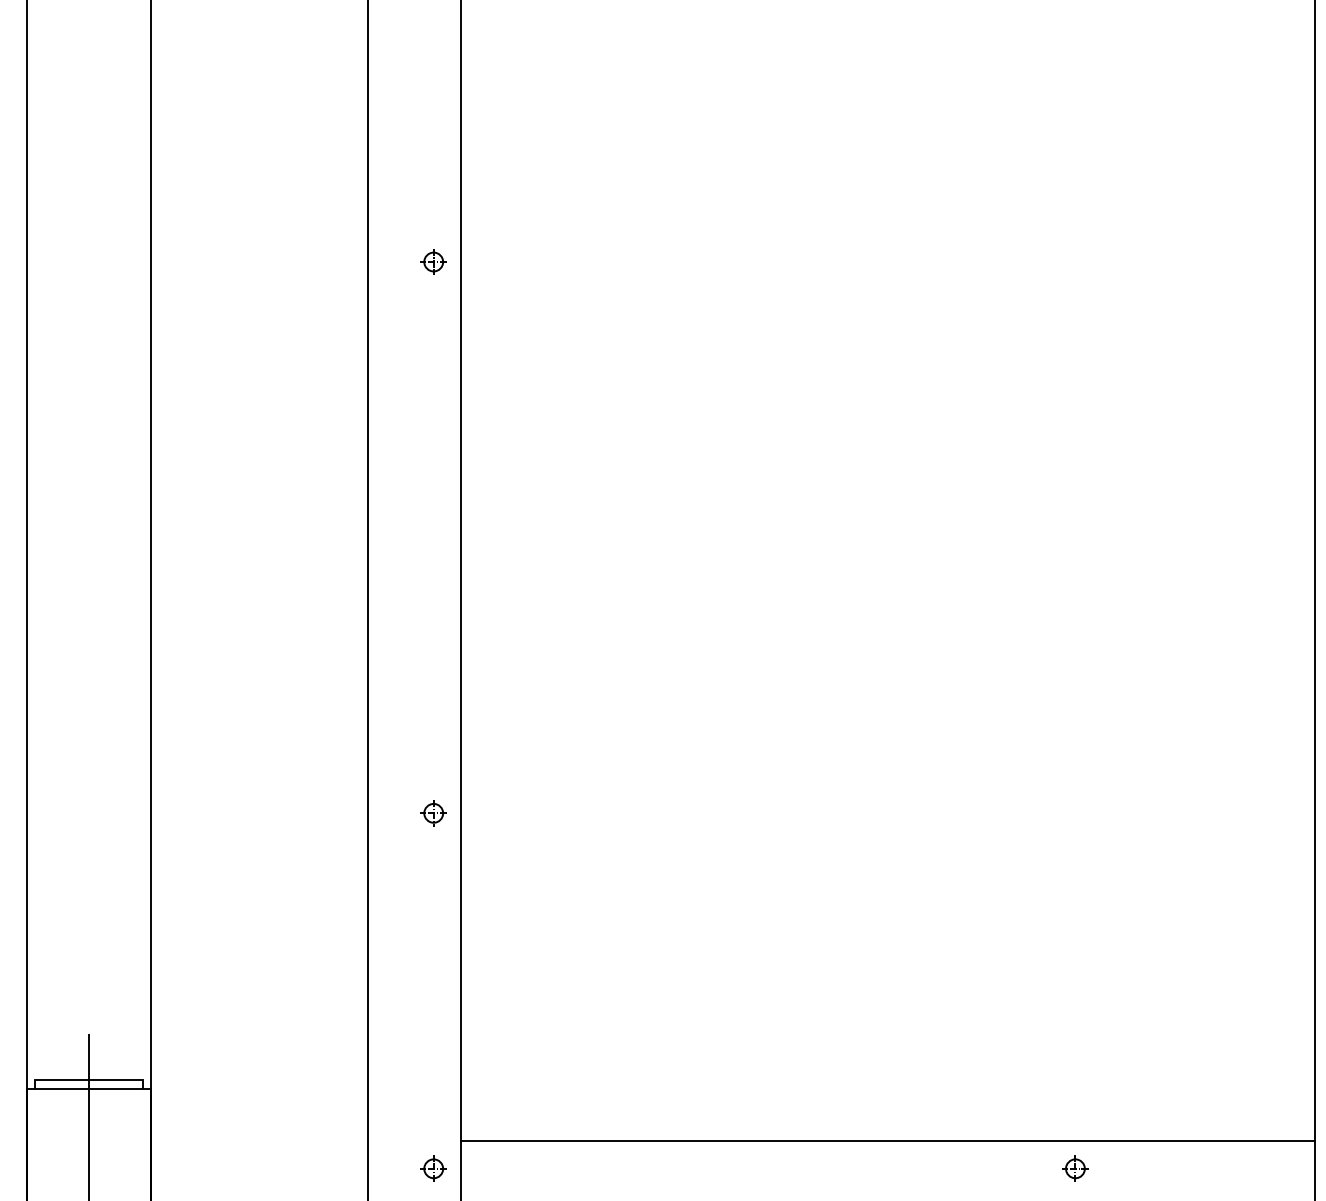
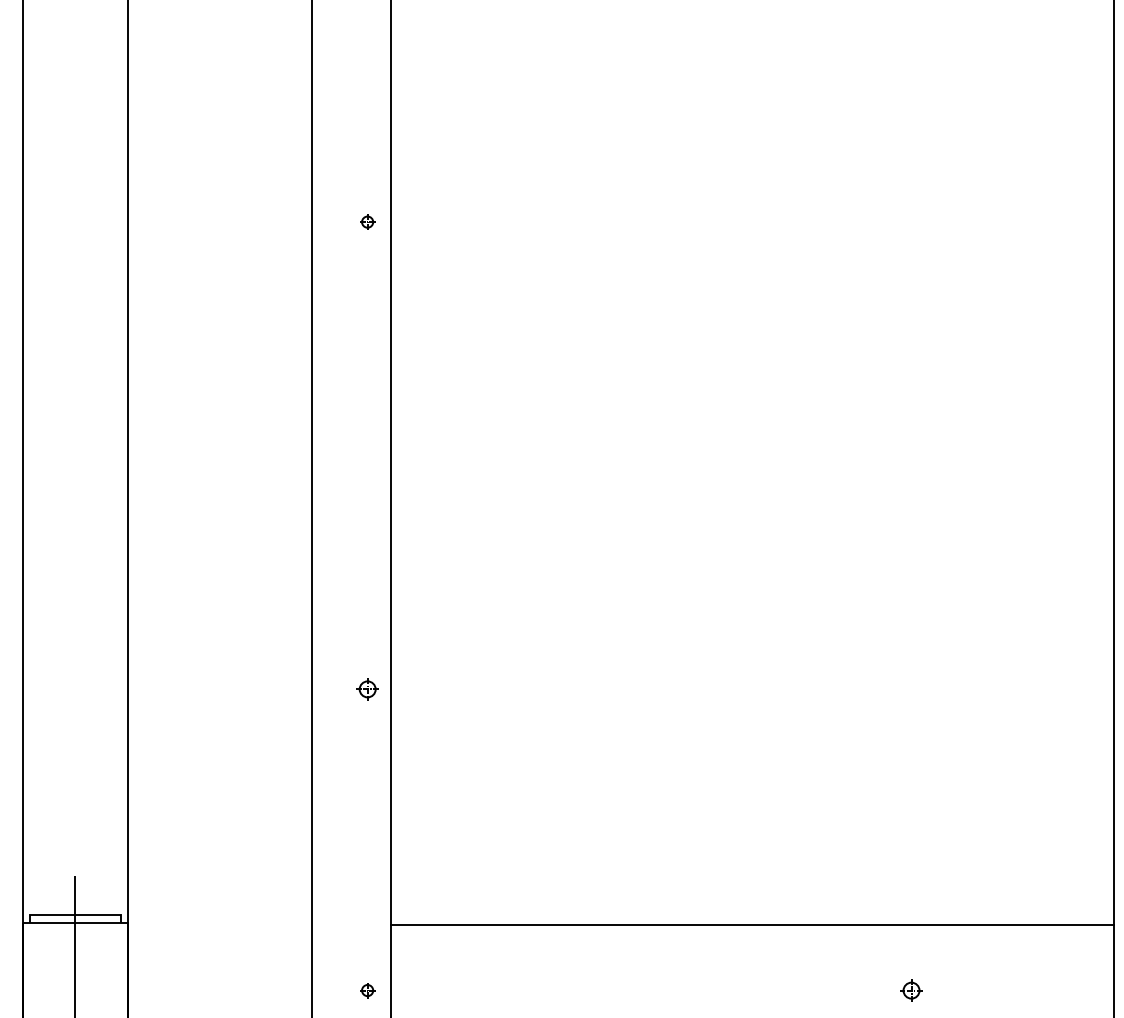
part: (433, 261) -> (367, 221), size x0.7
line: (887, 1141) -> (752, 925), moved
part: (433, 1168) -> (367, 990), size x0.7

